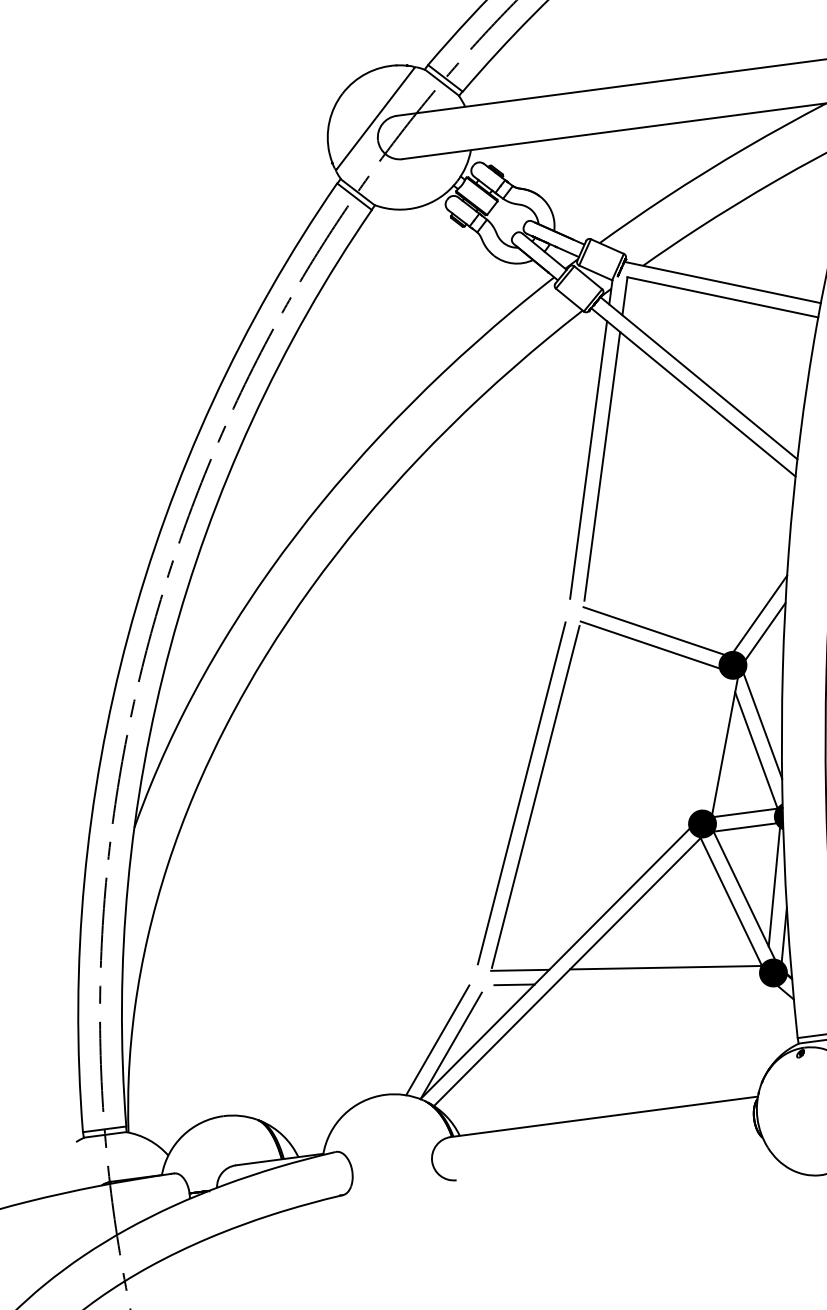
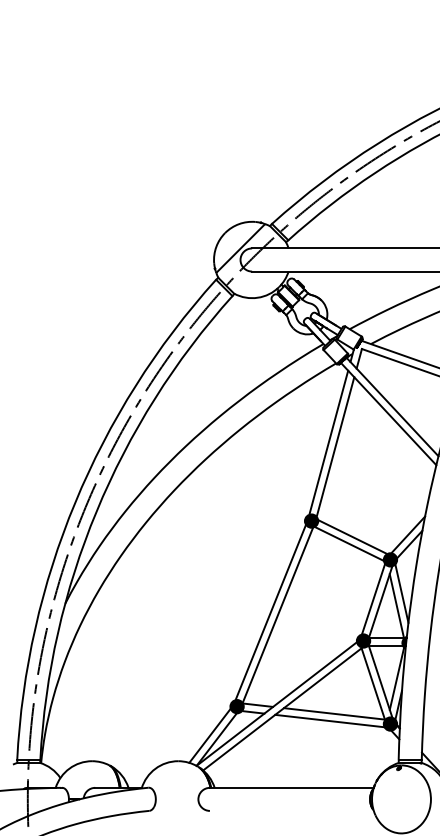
fill: (575, 610) -> (311, 520), added
line: (710, 741) -> (373, 598), added
fill: (480, 978) -> (236, 706), added
line: (658, 981) -> (329, 720), added

